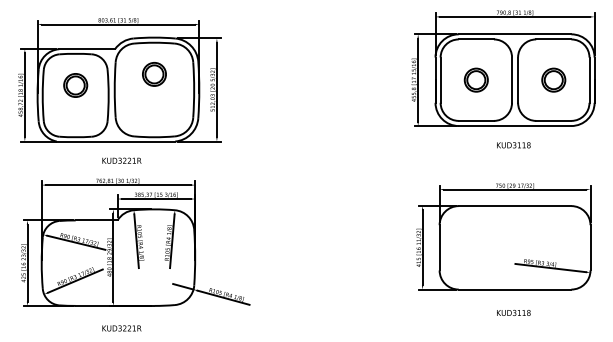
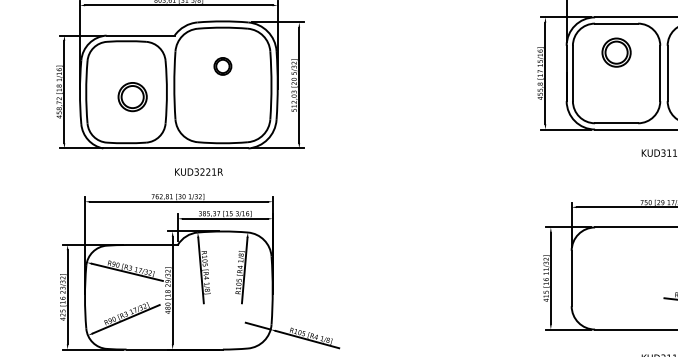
part: (154, 74) -> (222, 66), size x0.6
part: (475, 79) -> (615, 51), moved
part: (75, 85) -> (132, 97), moved
text: (121, 160) -> (198, 171), moved

